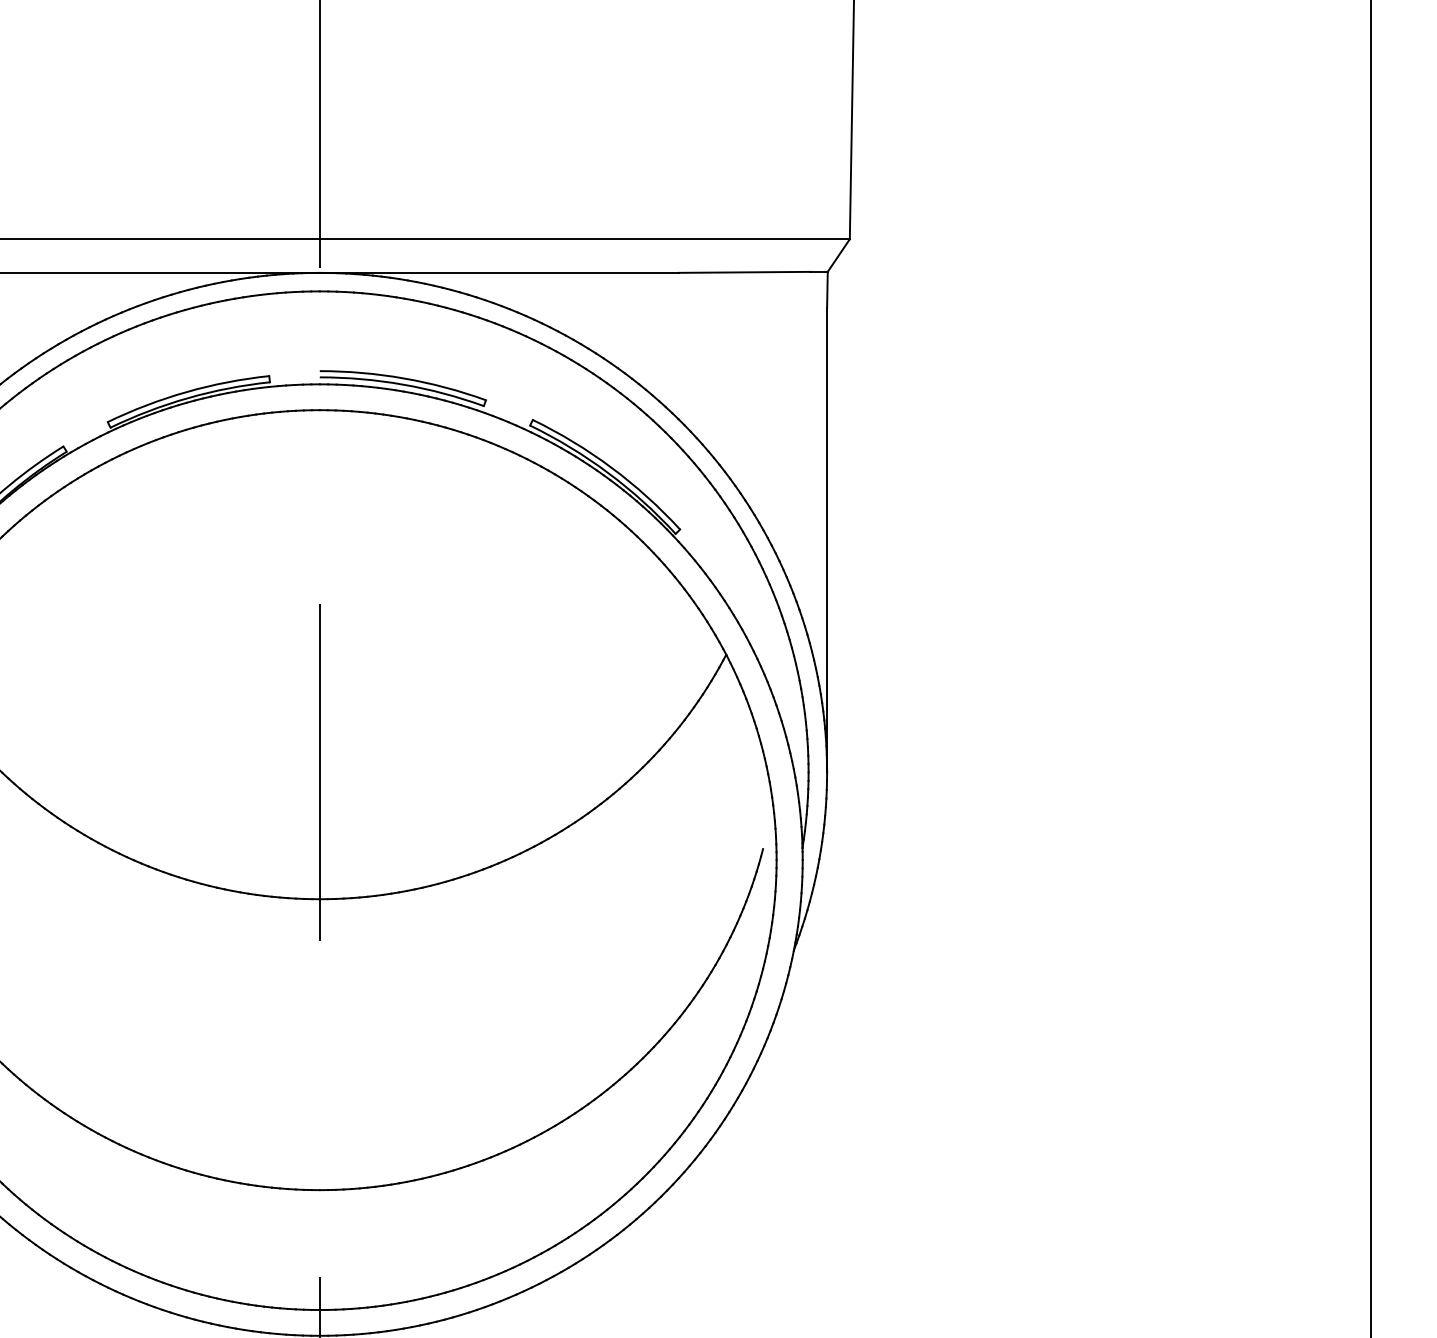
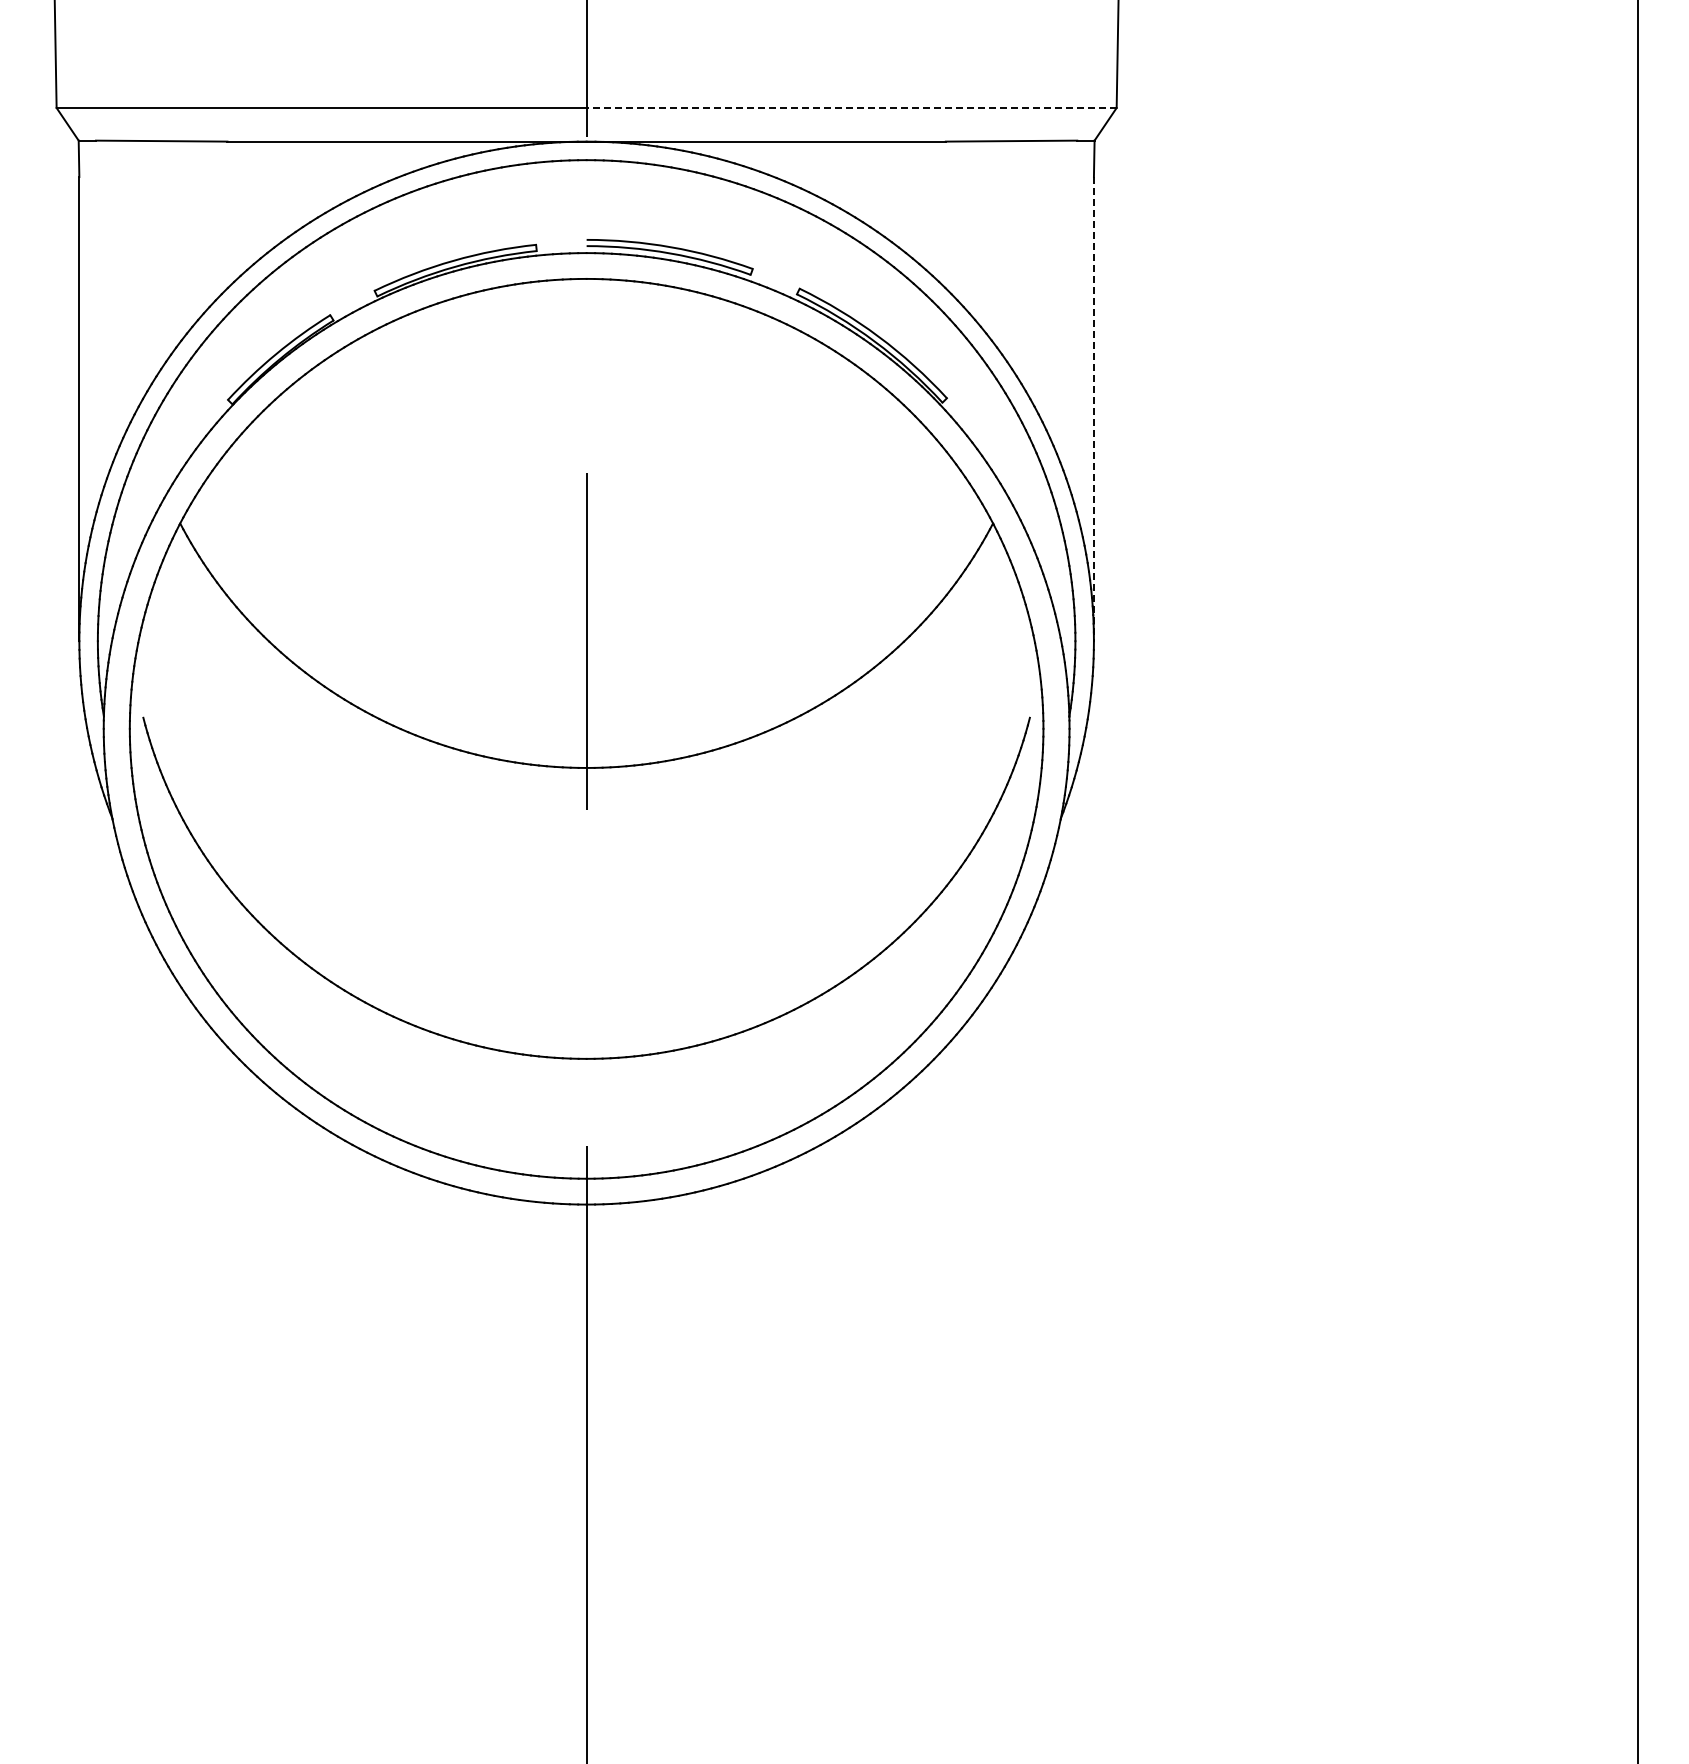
line: (584, 238) -> (851, 107), solid -> dashed
line: (826, 540) -> (1093, 409), solid -> dashed

